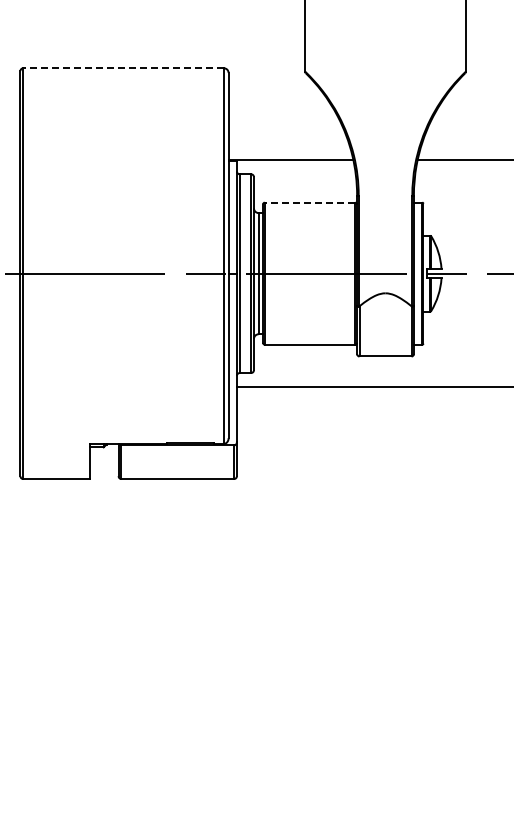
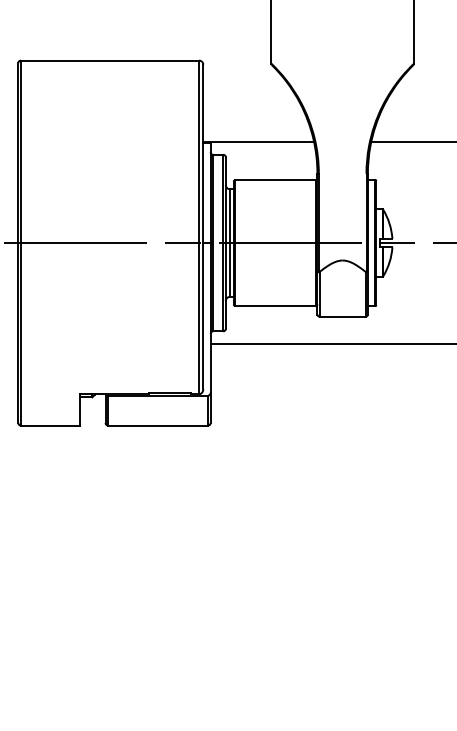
line: (123, 68) -> (109, 60), dashed -> solid
line: (309, 202) -> (275, 179), dashed -> solid

